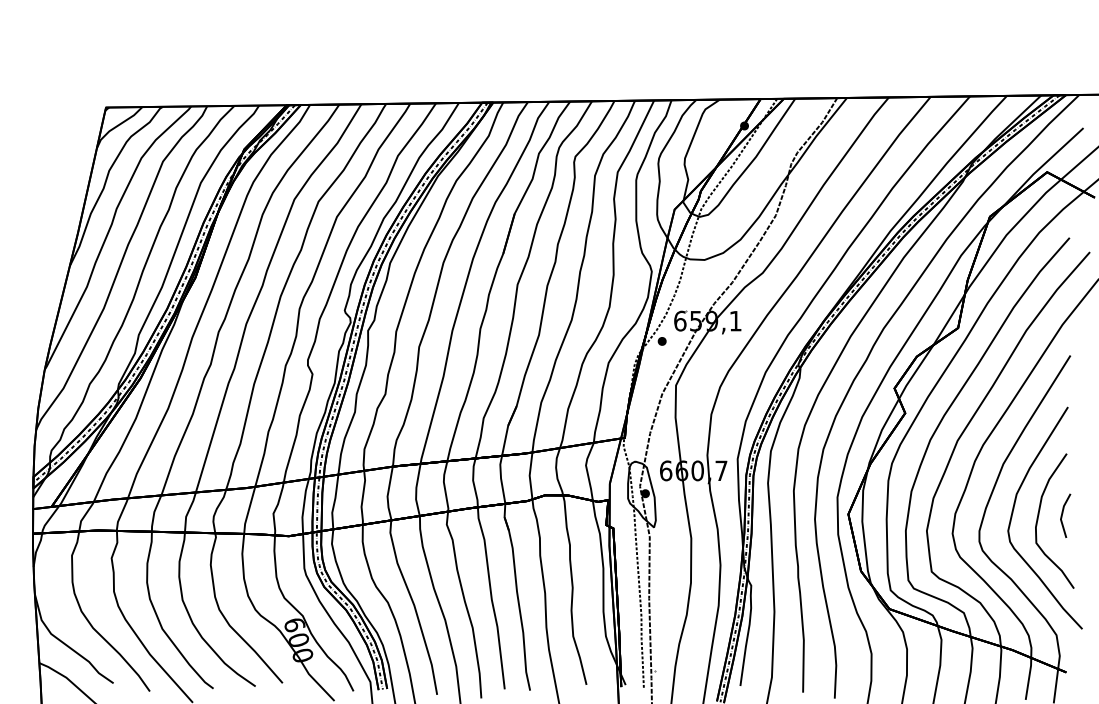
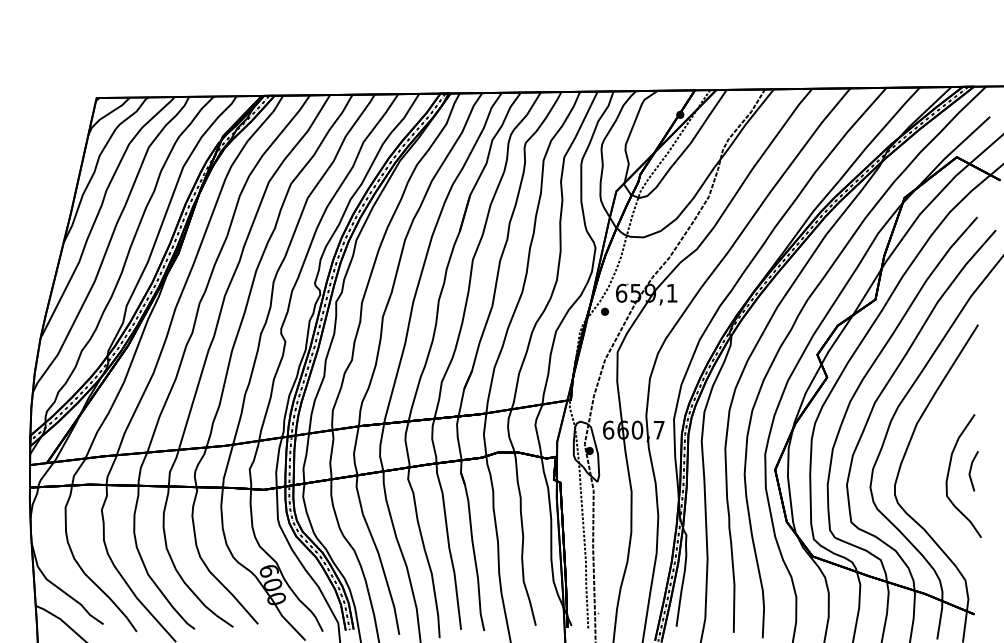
curve: (1014, 509) -> (927, 465), removed

